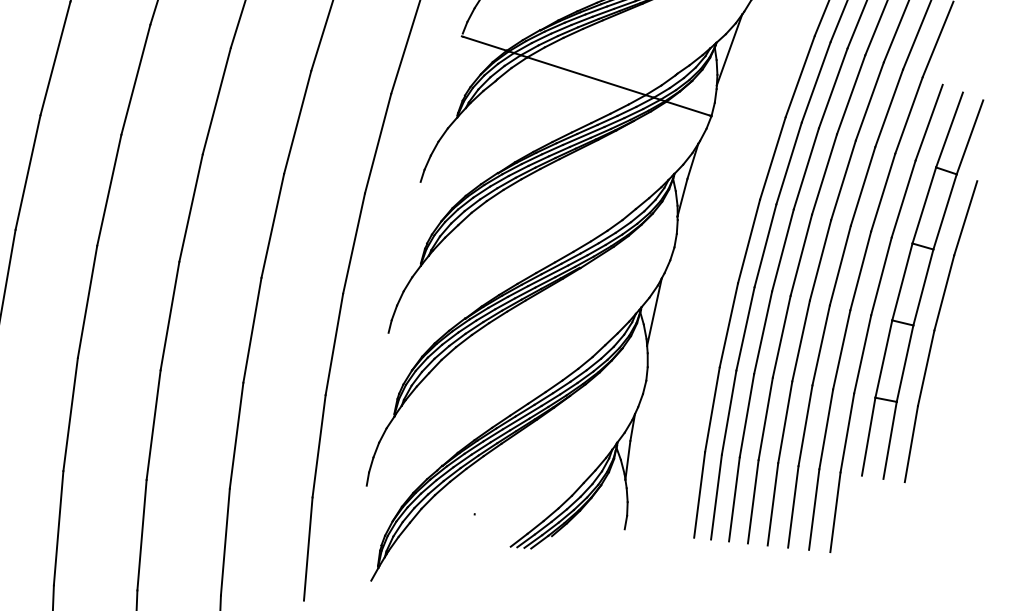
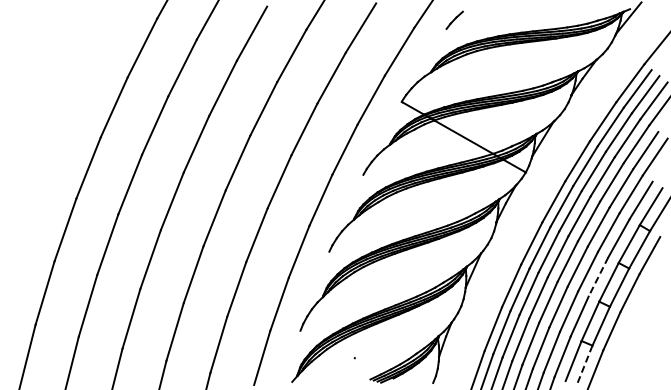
line: (881, 277) -> (598, 277), solid -> dashed
line: (889, 440) -> (584, 365), solid -> dashed

